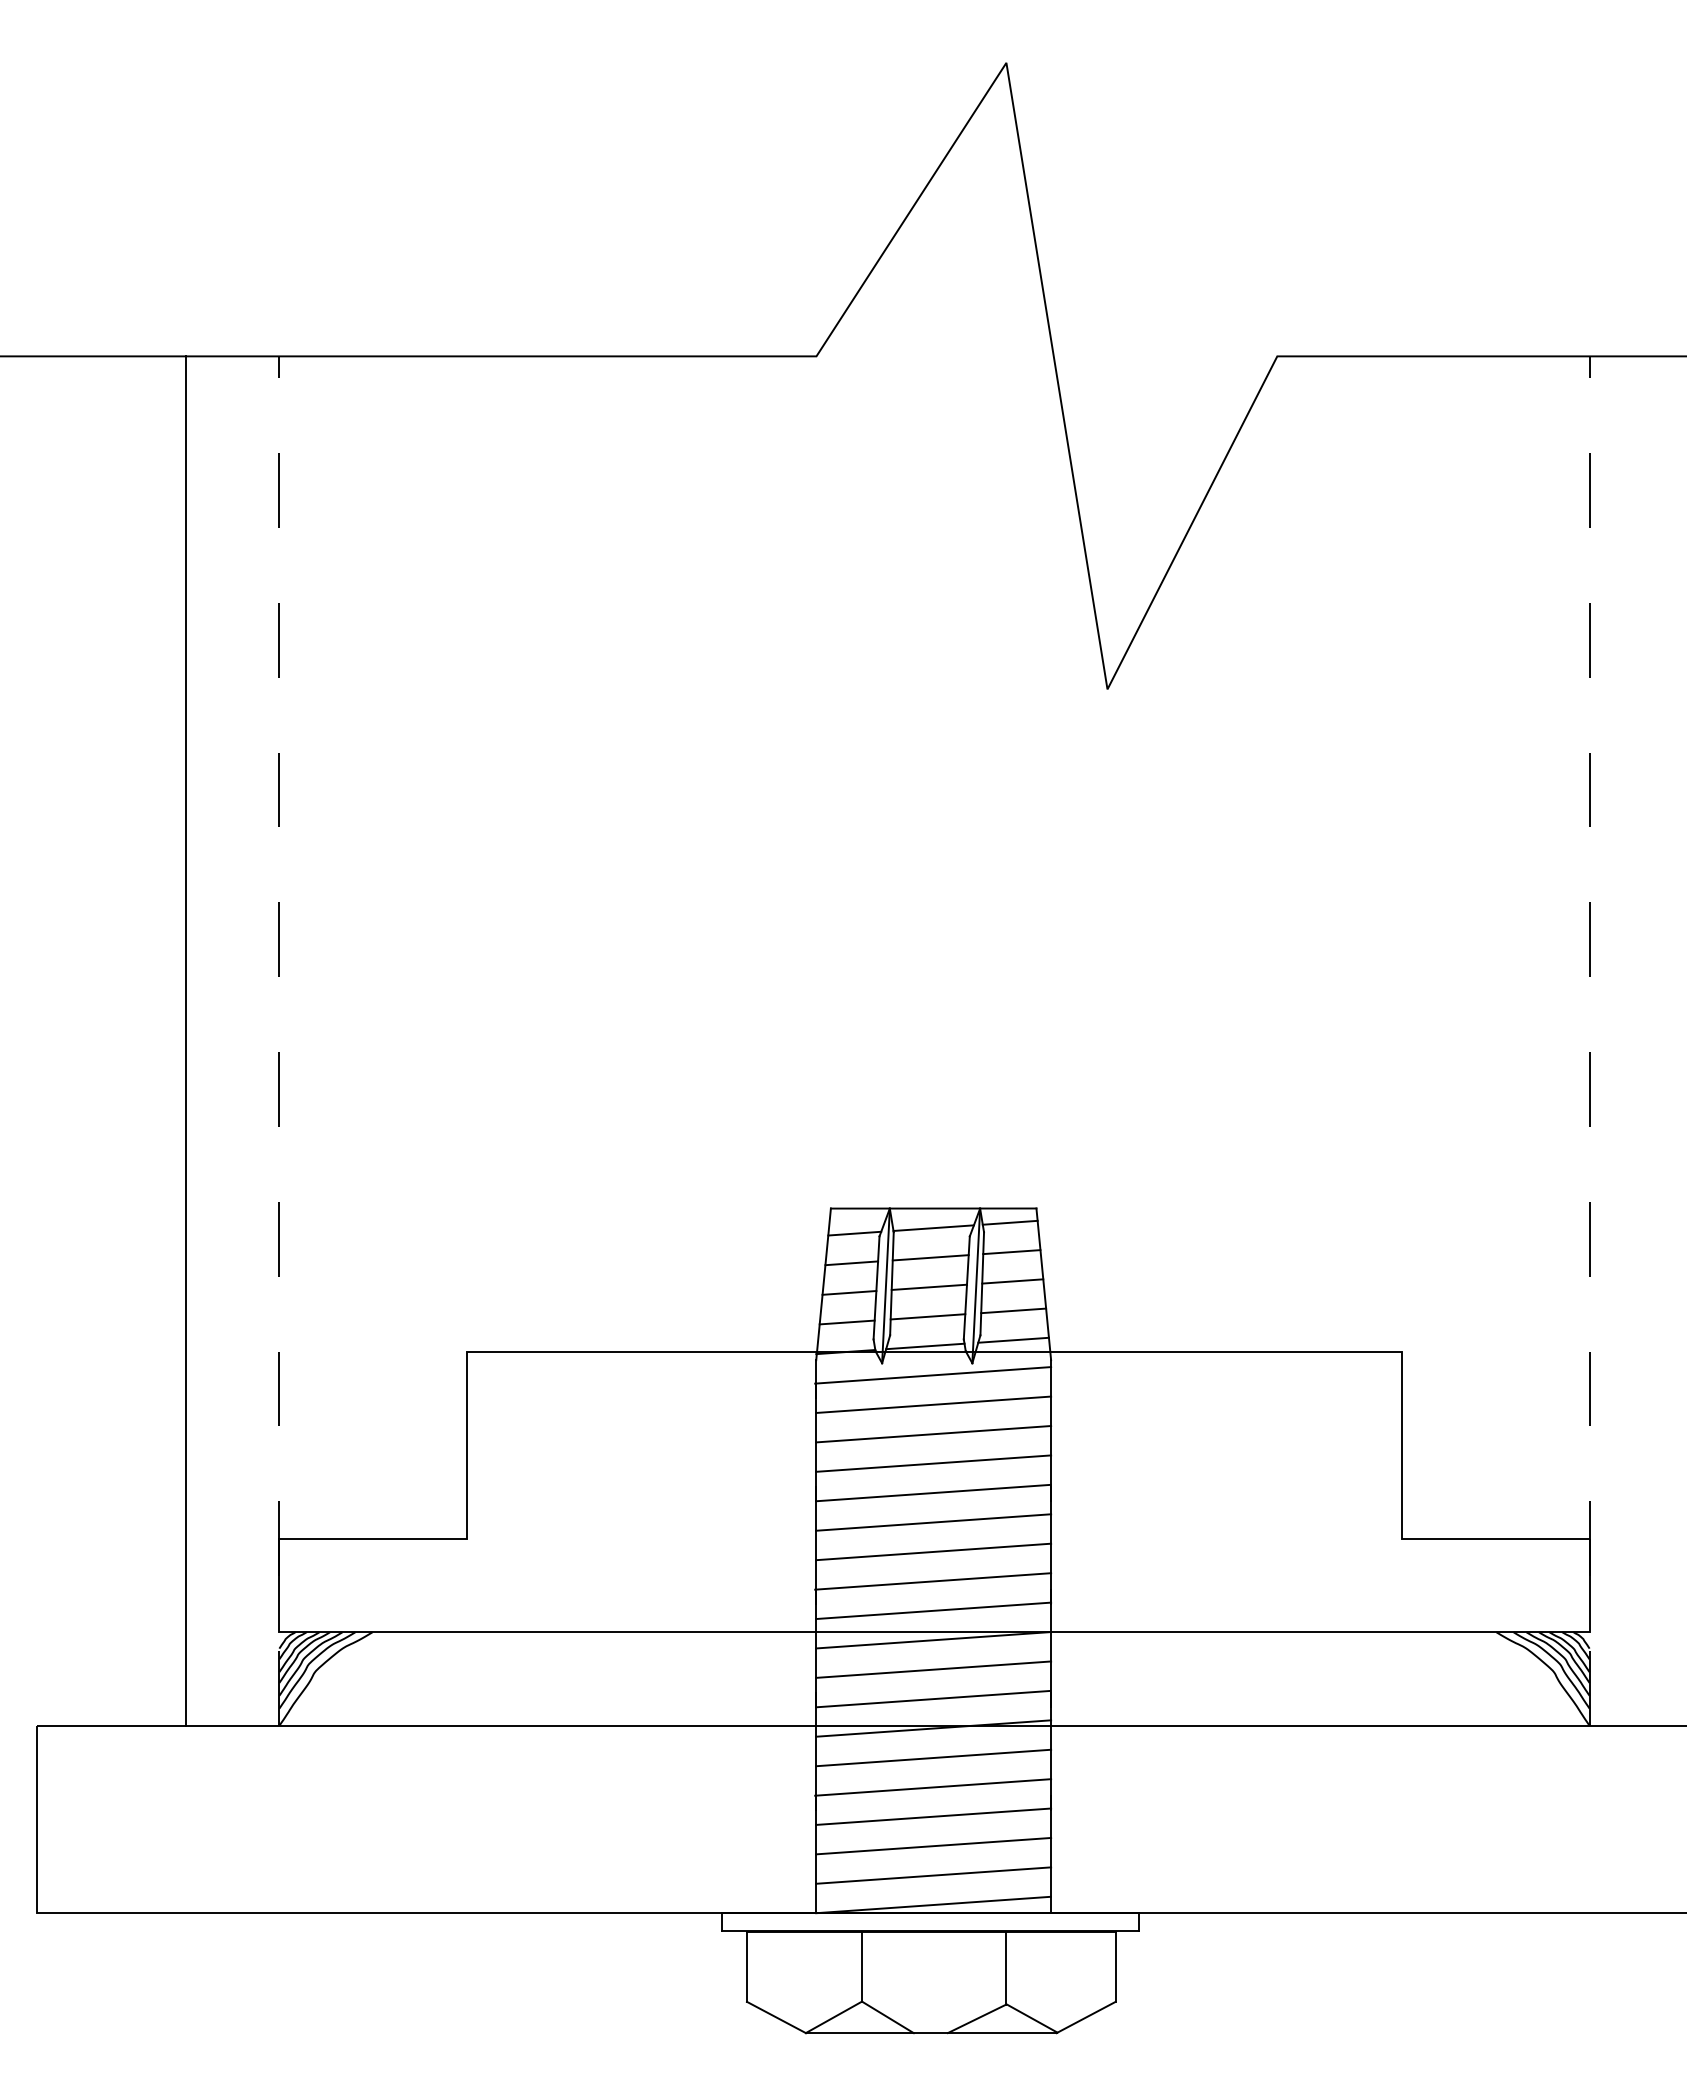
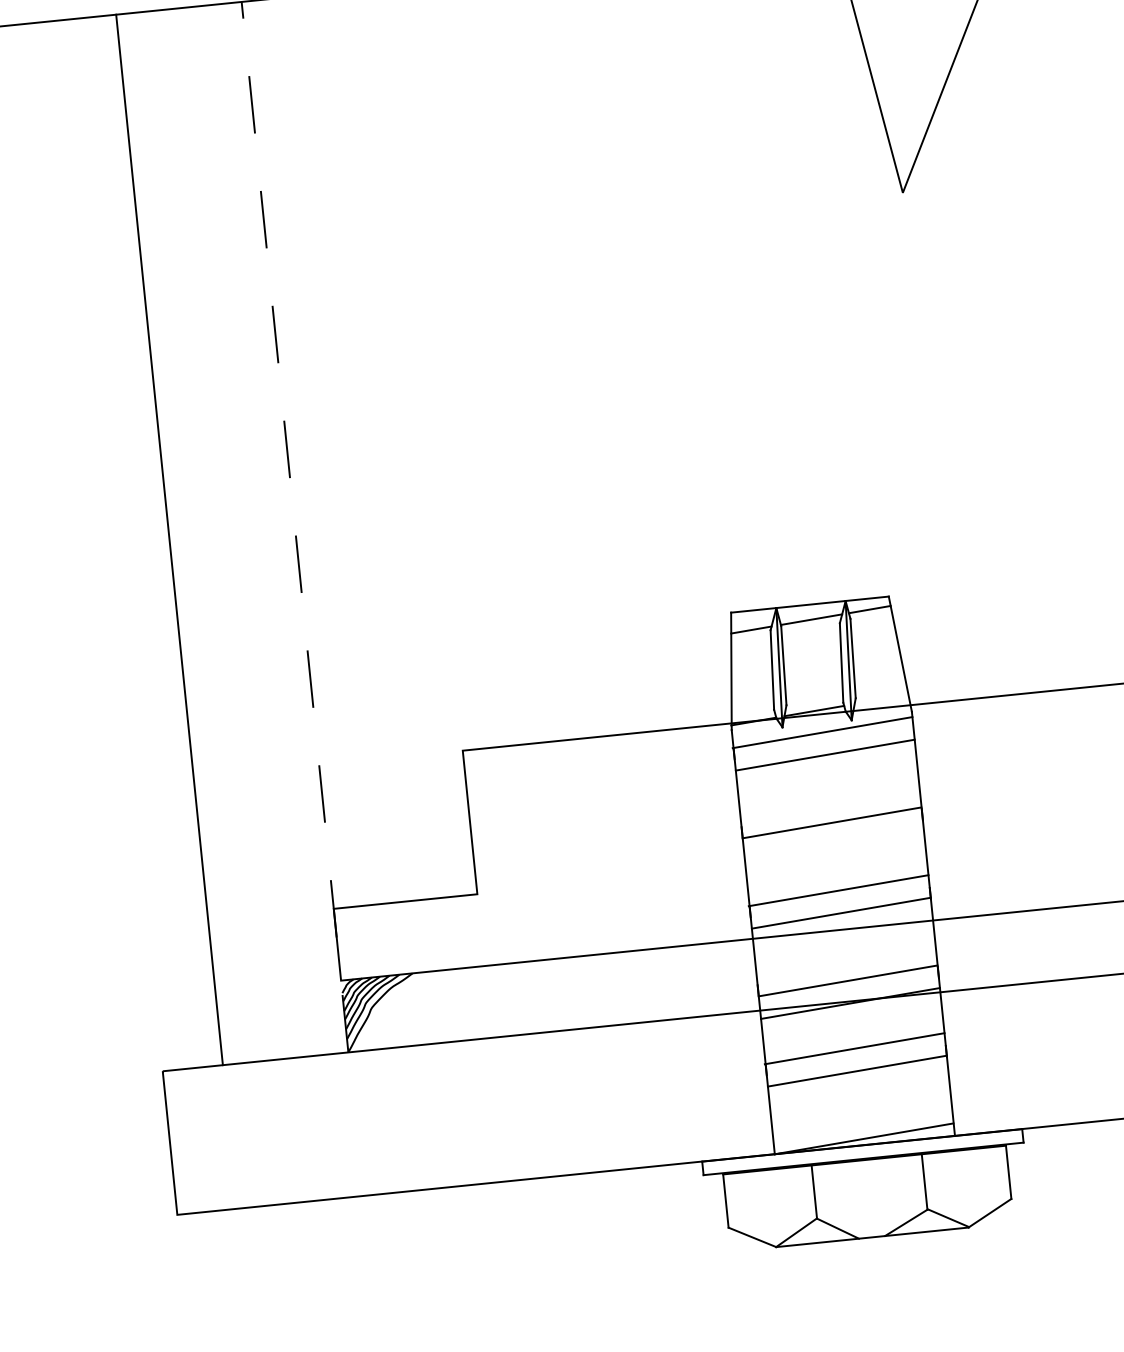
line: (185, 1040) -> (169, 539), moved
line: (1011, 1252) -> (873, 632), removed
line: (930, 1257) -> (811, 642), removed
line: (851, 1263) -> (751, 653), removed
line: (1012, 1281) -> (876, 654), removed
line: (929, 1286) -> (812, 664), removed
line: (849, 1292) -> (751, 675), removed
line: (1013, 1310) -> (879, 676), removed
line: (927, 1316) -> (813, 687), removed
line: (846, 1322) -> (752, 698), removed
line: (1013, 1339) -> (881, 698), removed
line: (933, 1434) -> (827, 777), removed
line: (933, 1463) -> (829, 800), removed
line: (933, 1522) -> (834, 845), removed
line: (933, 1551) -> (836, 867), removed
line: (933, 1640) -> (843, 935), removed
line: (933, 1669) -> (845, 958), removed
line: (933, 1757) -> (852, 1025), removed
line: (933, 1845) -> (859, 1093), removed
line: (933, 1875) -> (861, 1116), removed

